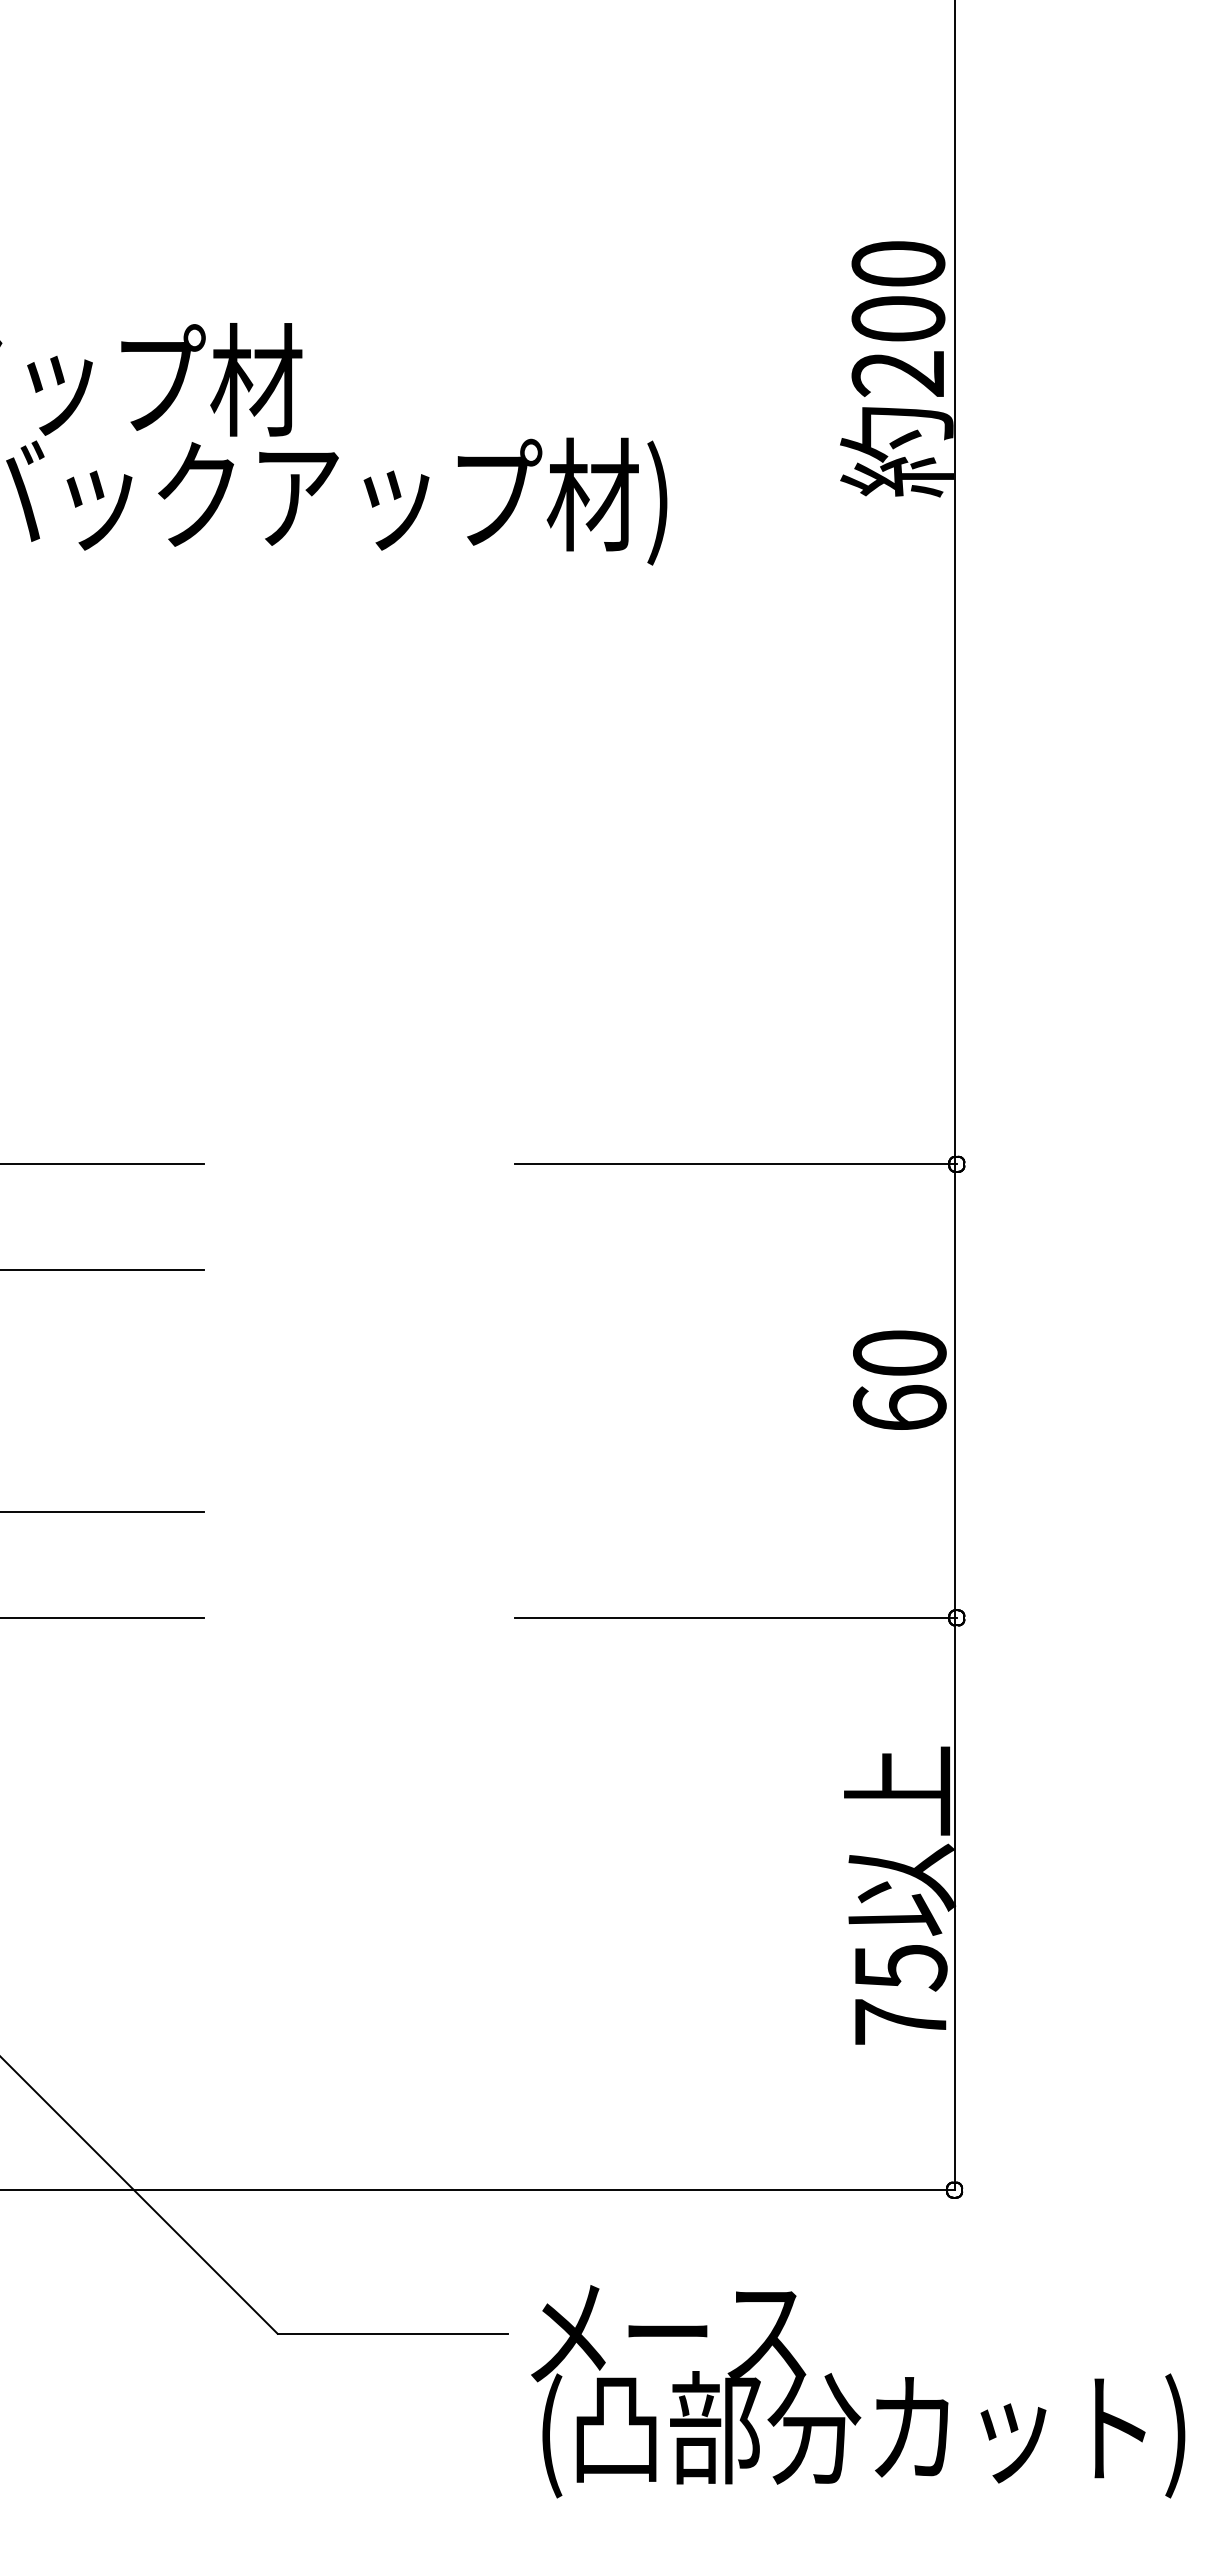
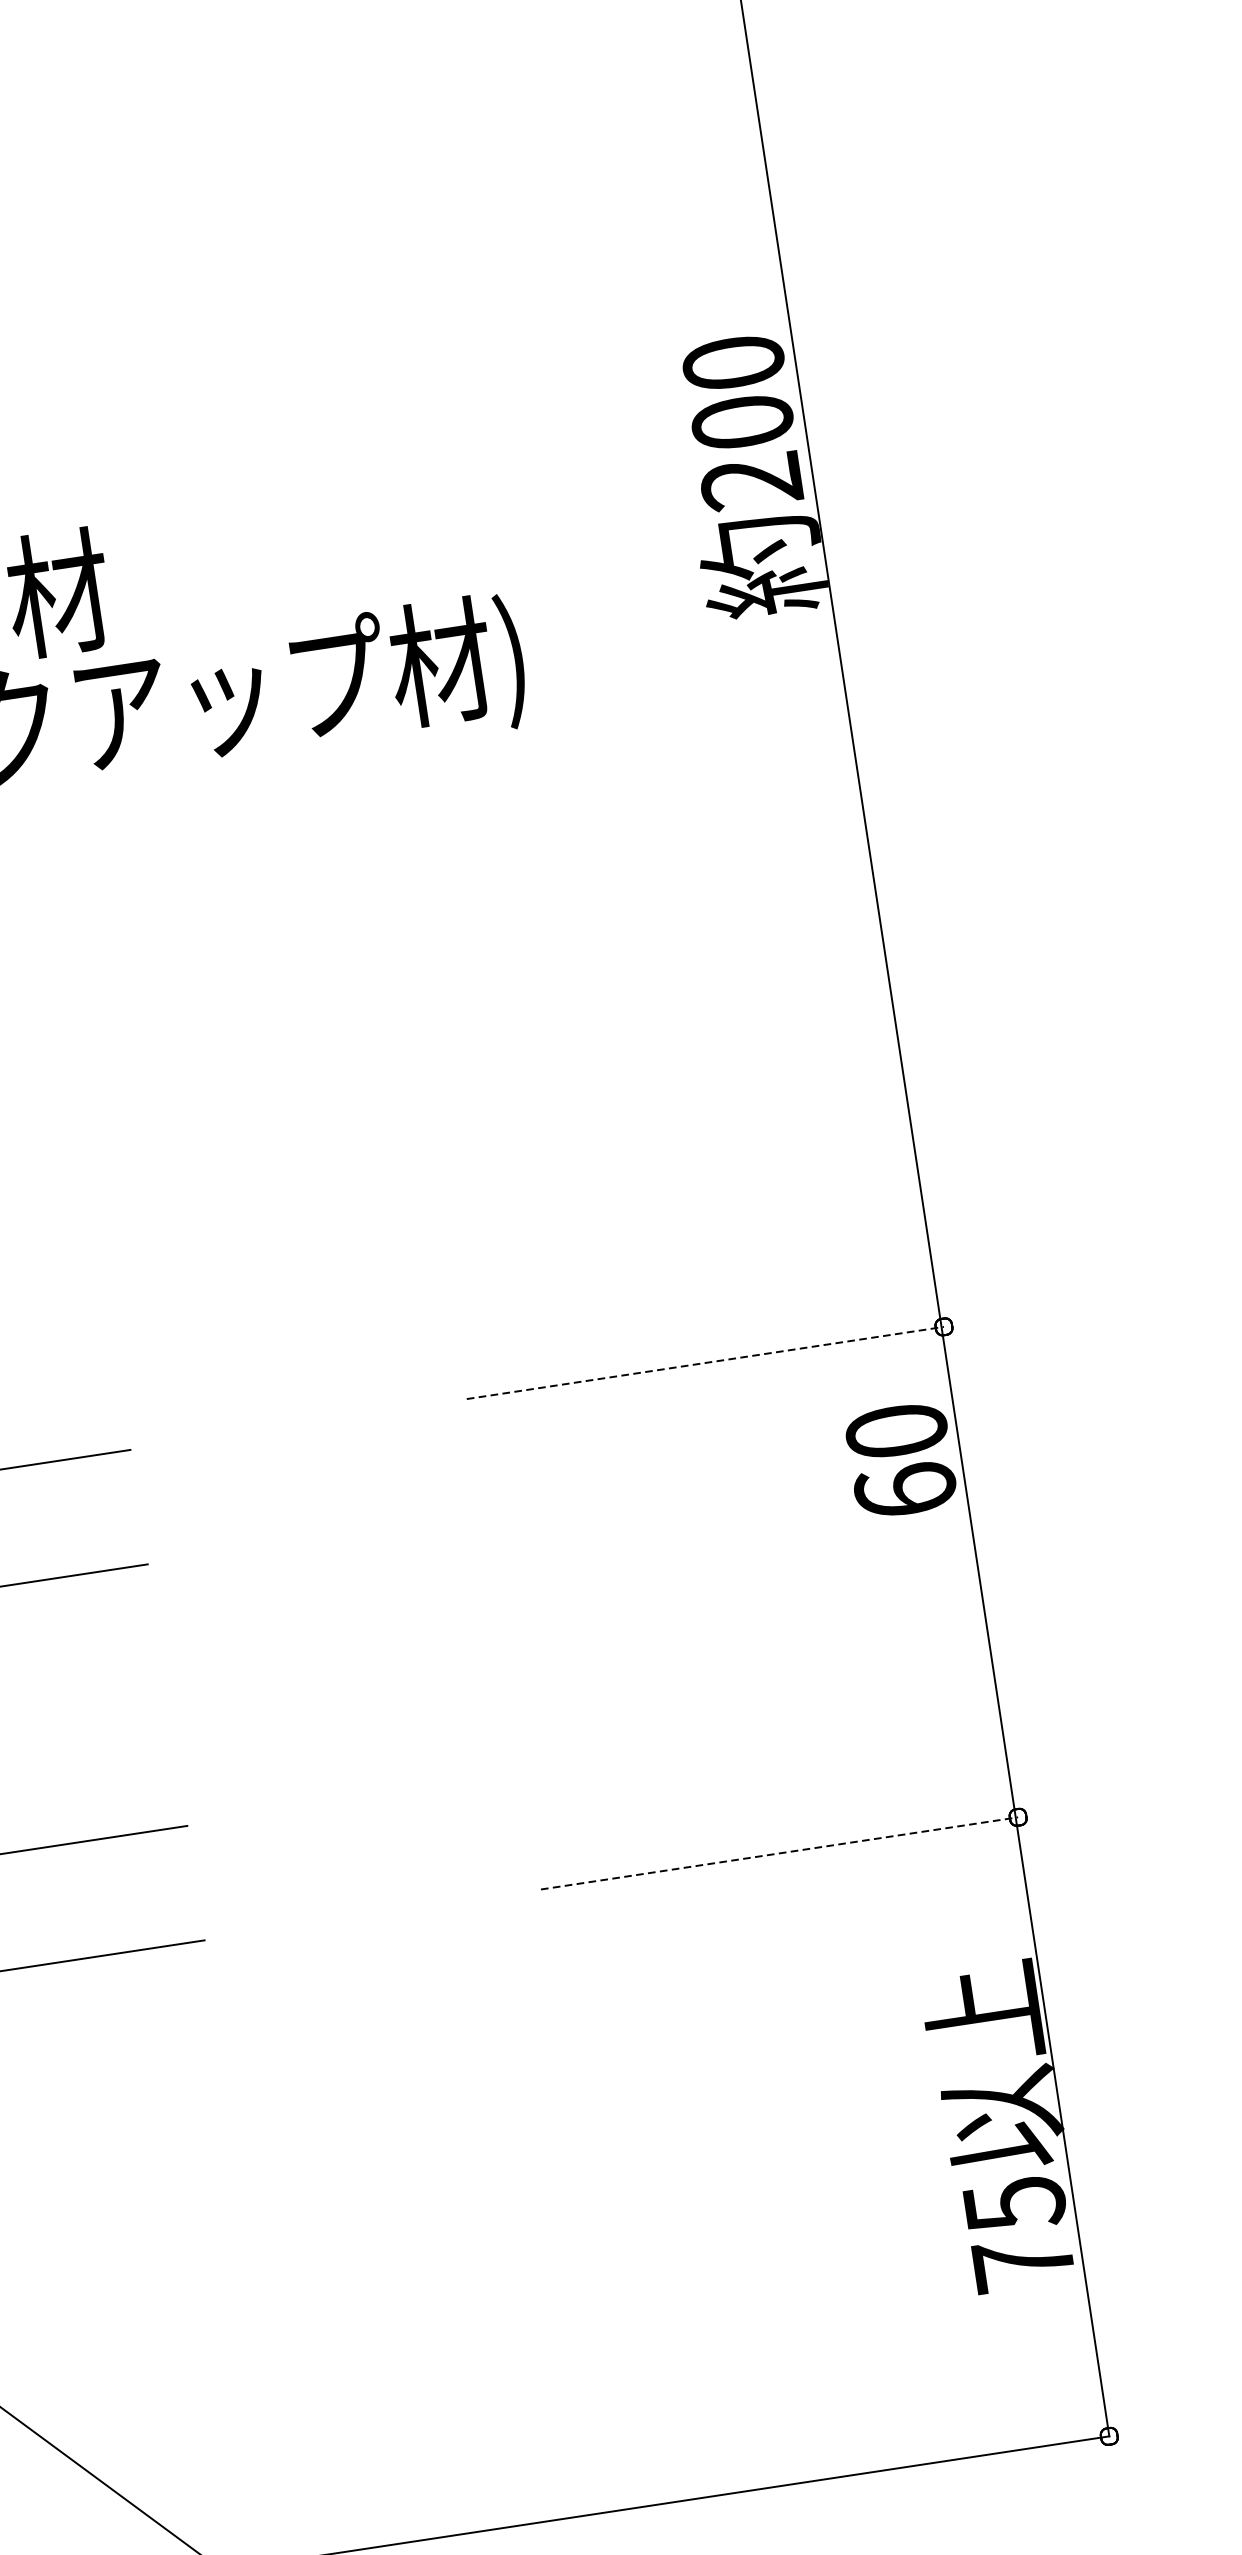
line: (736, 1164) -> (705, 1363), solid -> dashed
text: (899, 1379) -> (900, 1459), moved
line: (736, 1617) -> (779, 1852), solid -> dashed

